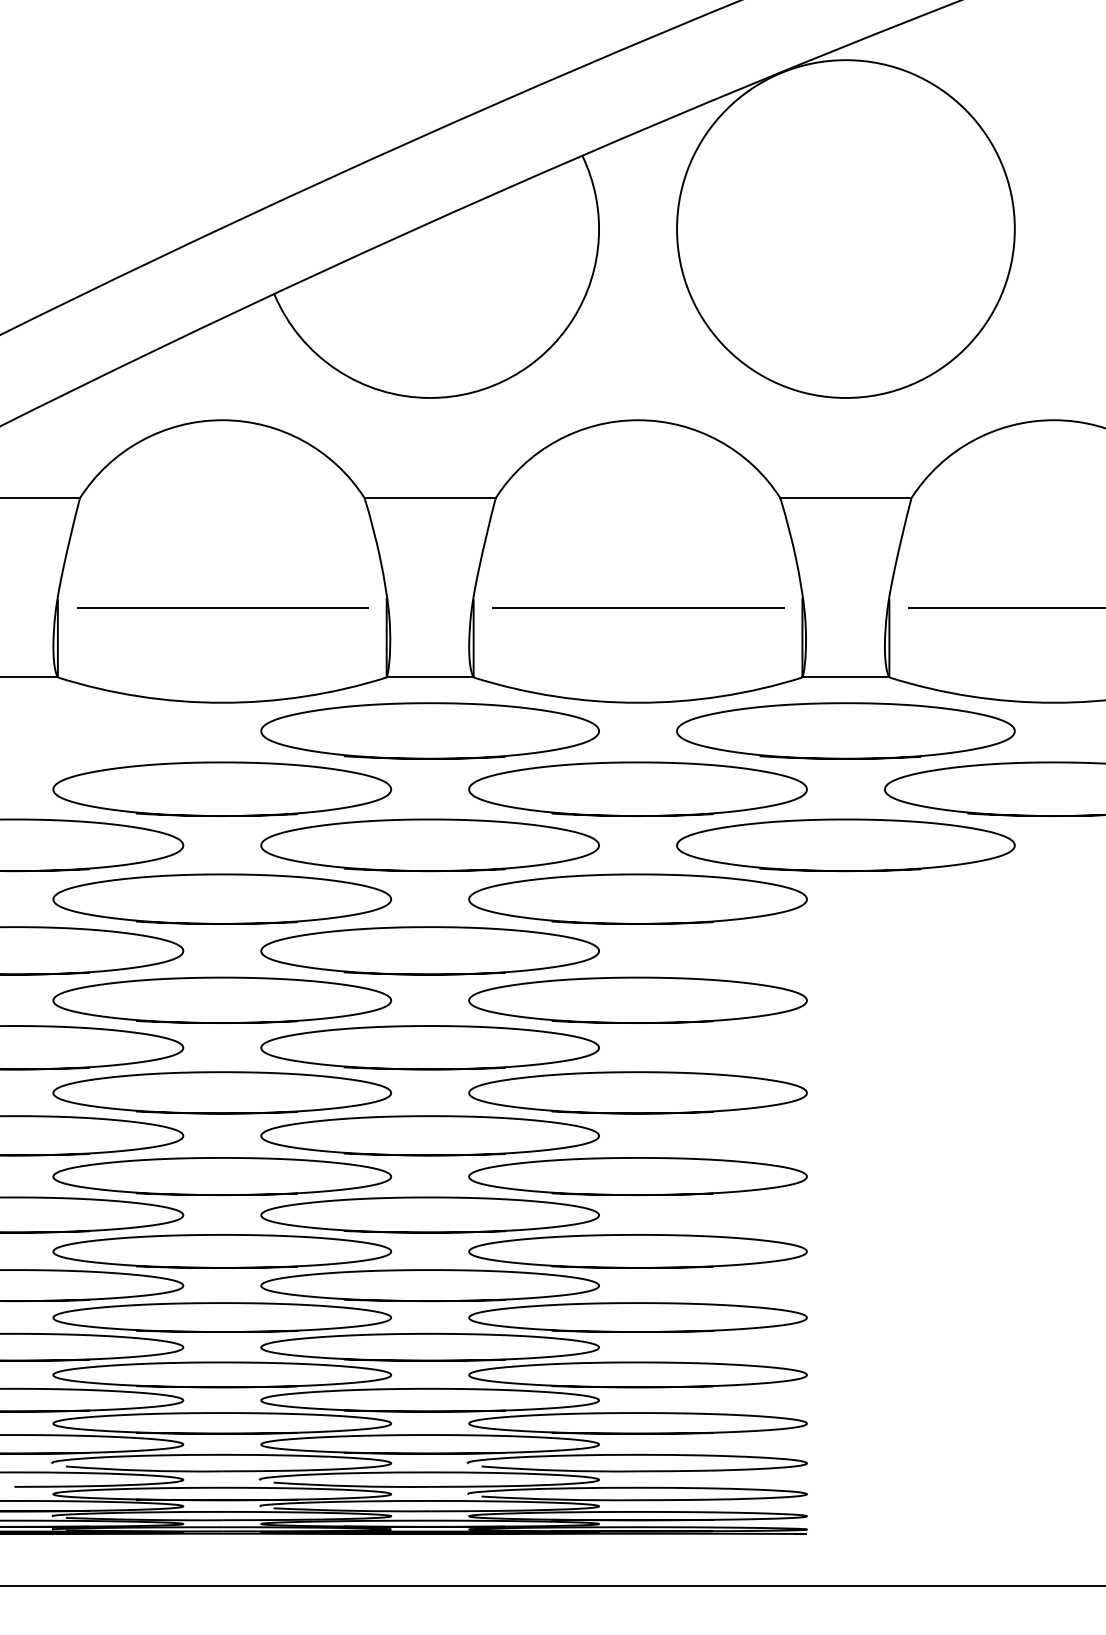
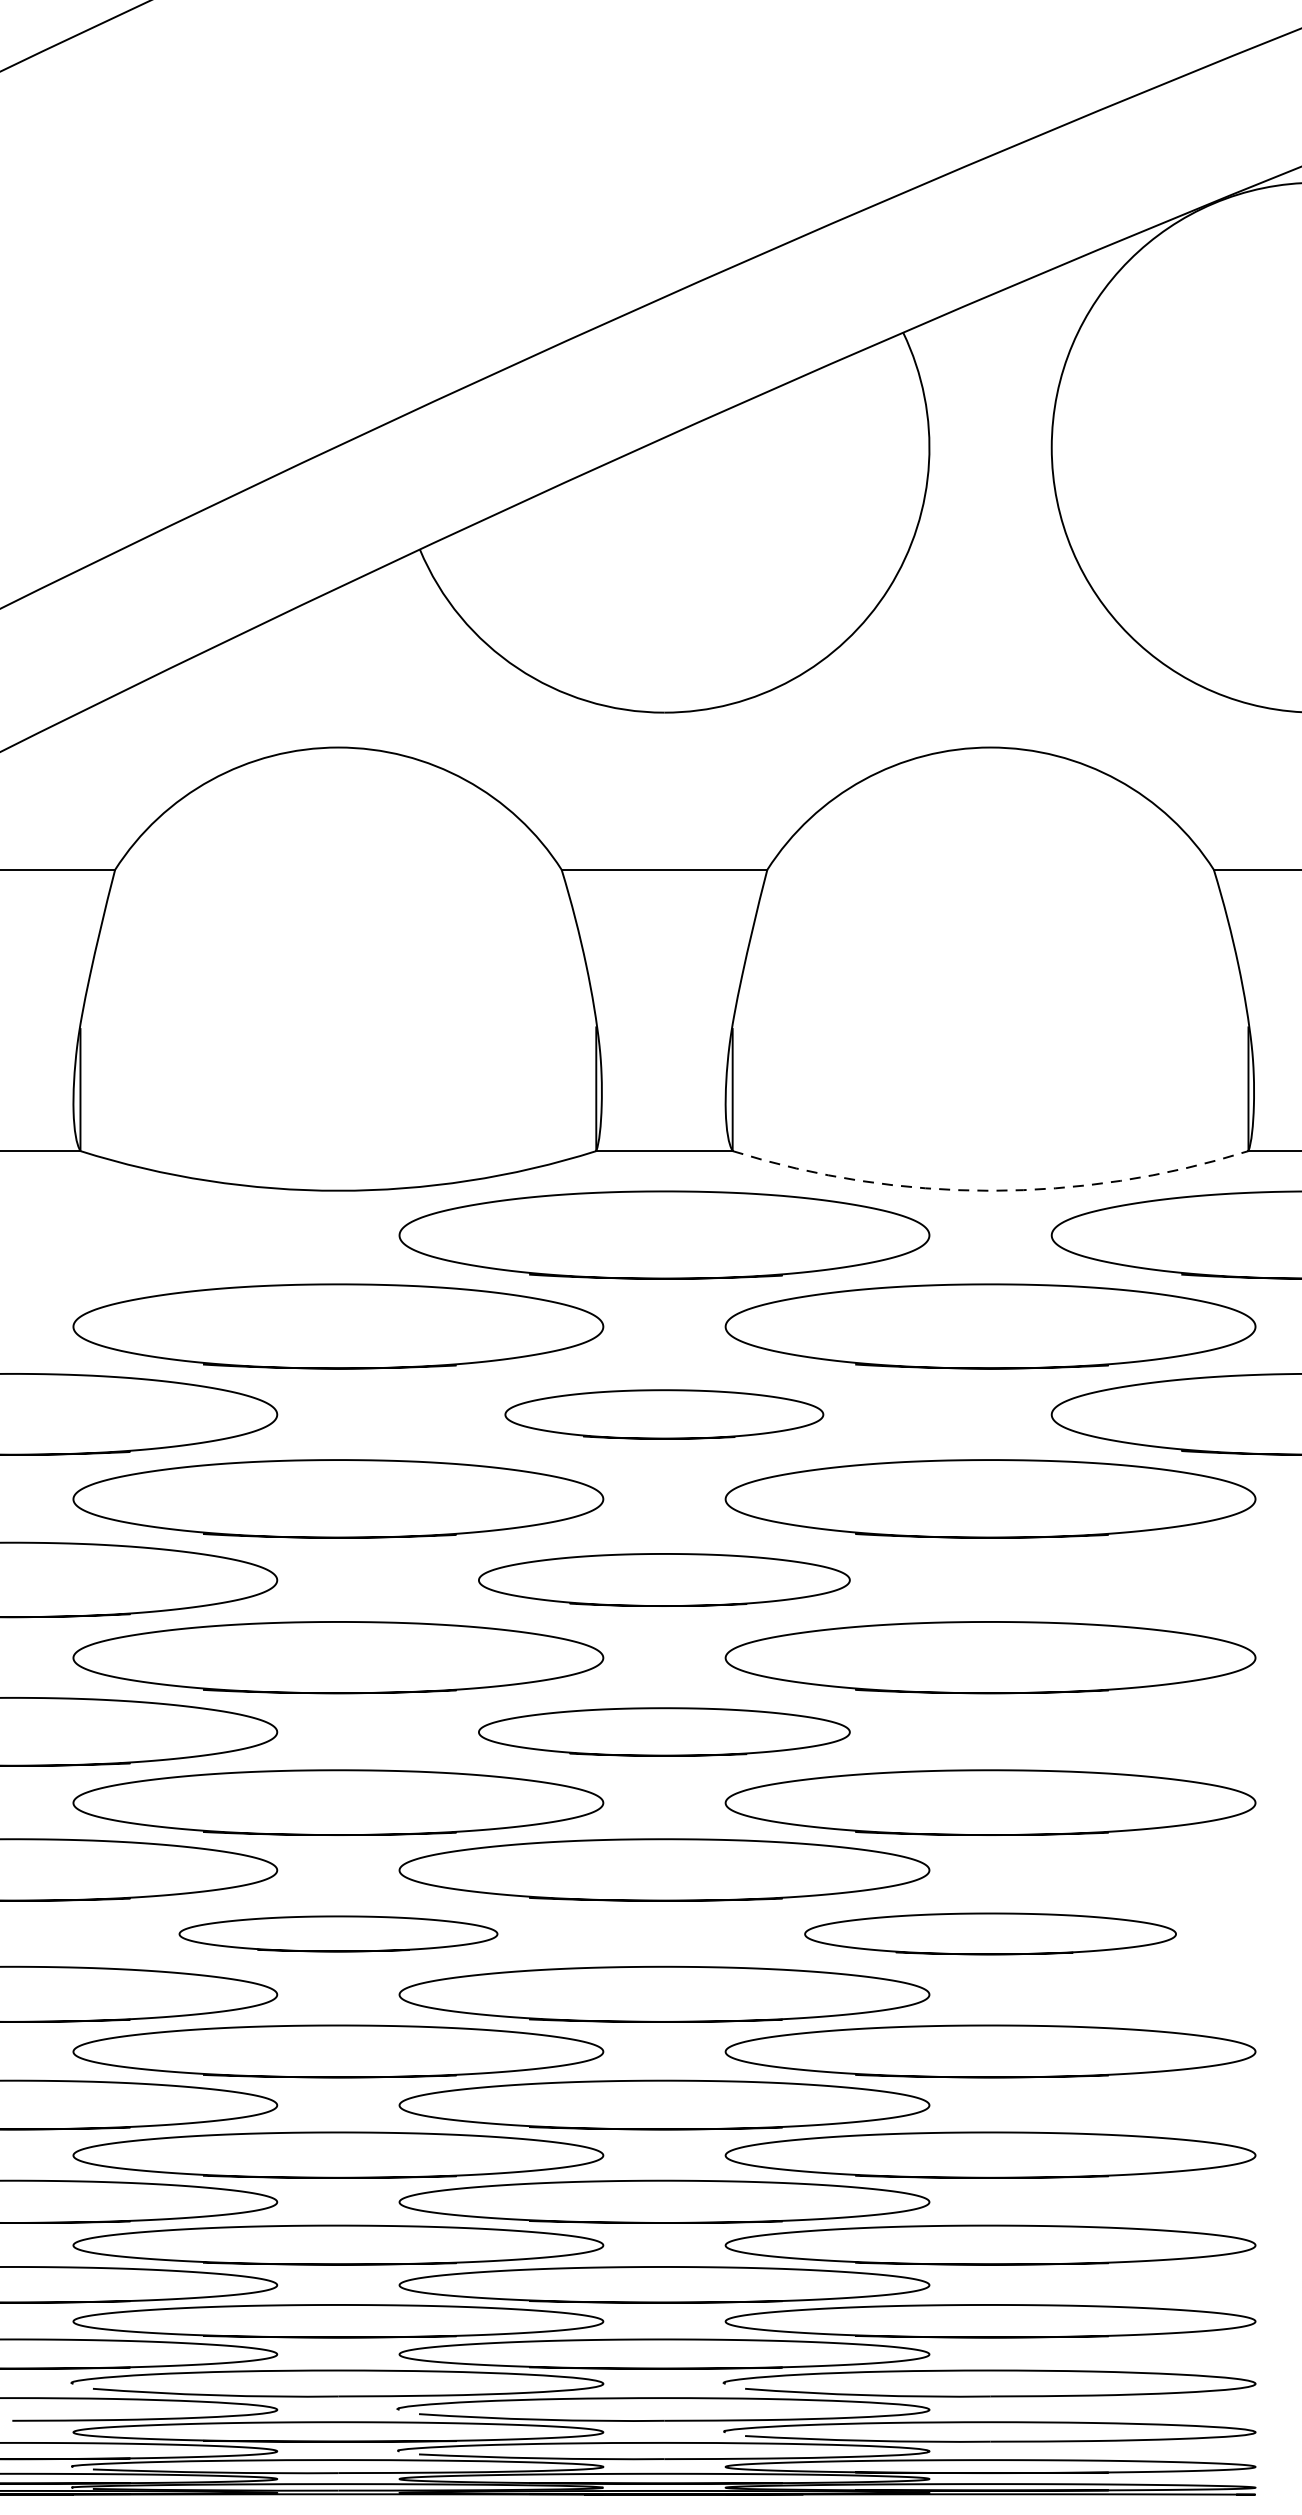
line: (222, 608) -> (338, 1042), removed
line: (638, 608) -> (991, 1042), removed
arc: (638, 702) -> (991, 1190), solid -> dashed
part: (429, 845) -> (663, 1414), size x0.6
part: (429, 950) -> (663, 1579), size x0.7
part: (429, 1047) -> (663, 1731), size x0.7
part: (222, 1176) -> (338, 1933), size x0.6
part: (637, 1176) -> (989, 1933), size x0.7

